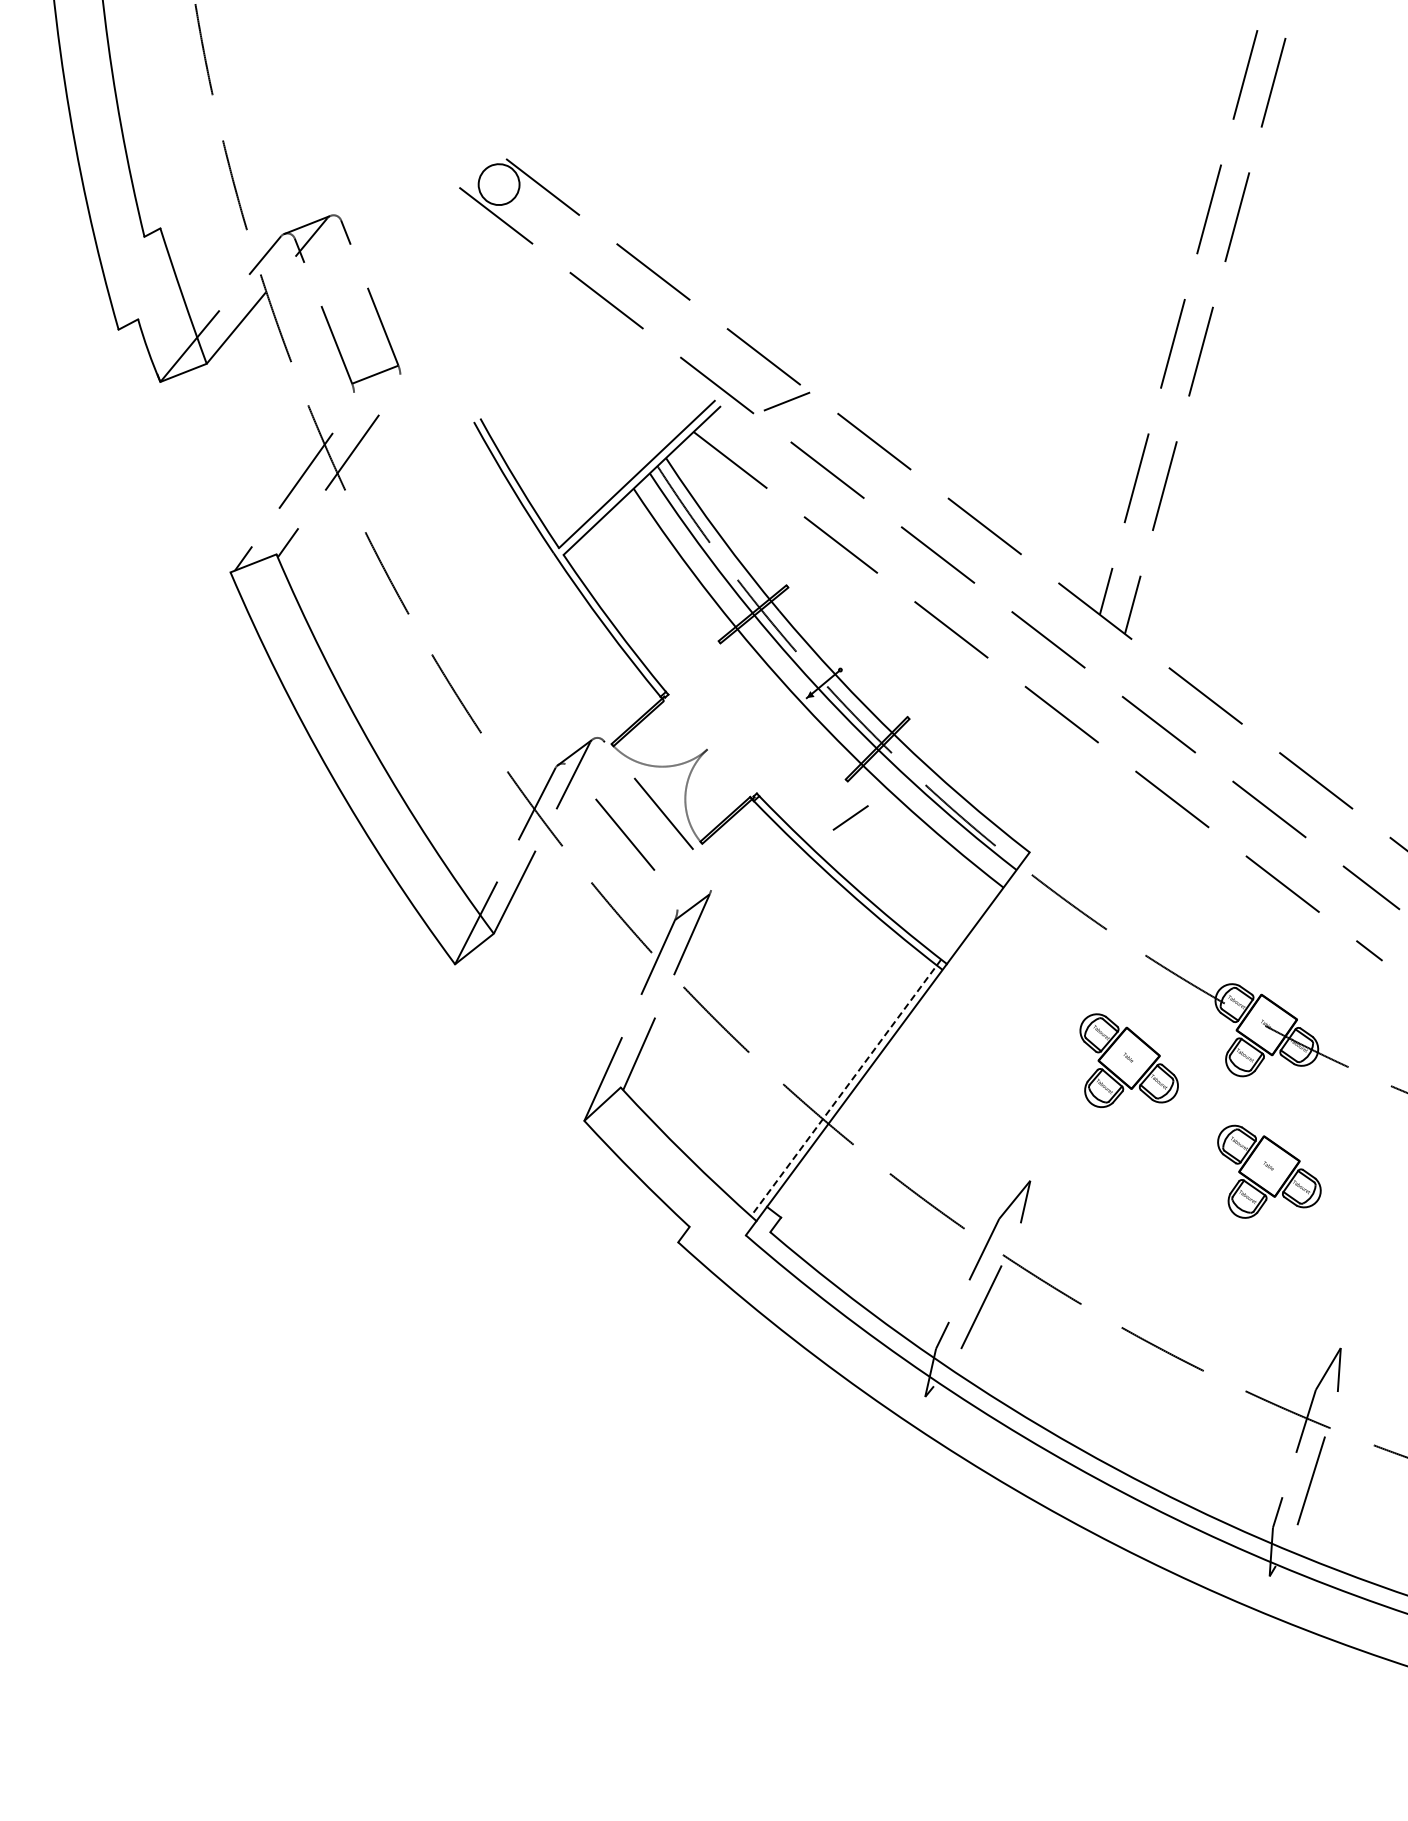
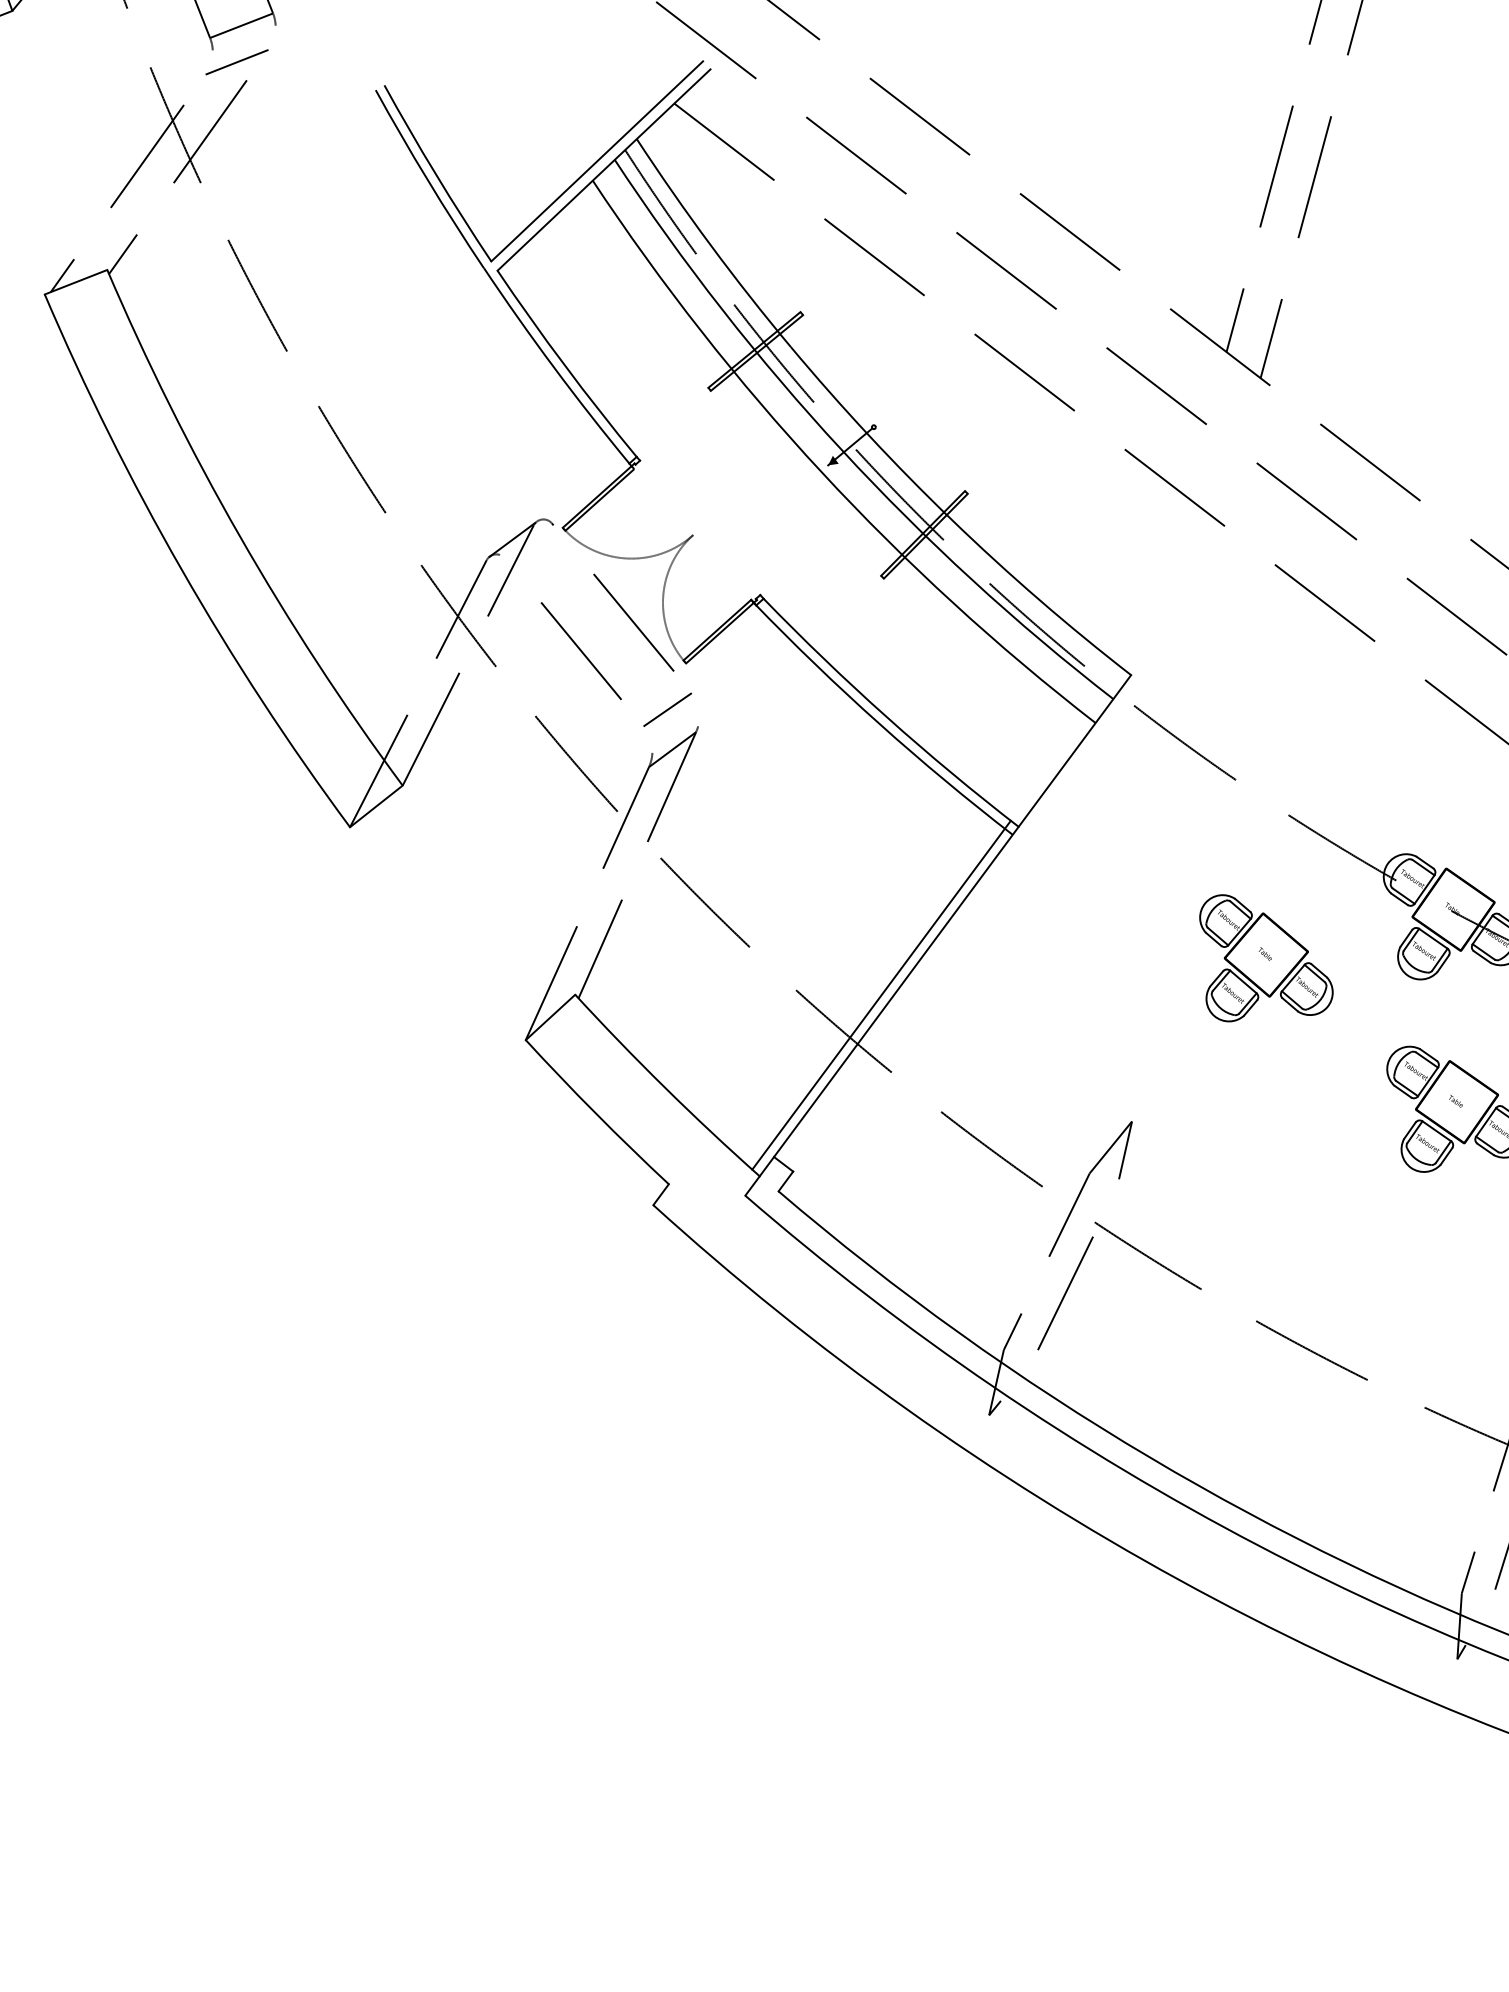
line: (786, 401) -> (236, 62), moved
line: (850, 817) -> (667, 709), moved
line: (846, 1087) -> (882, 994), dashed -> solid

